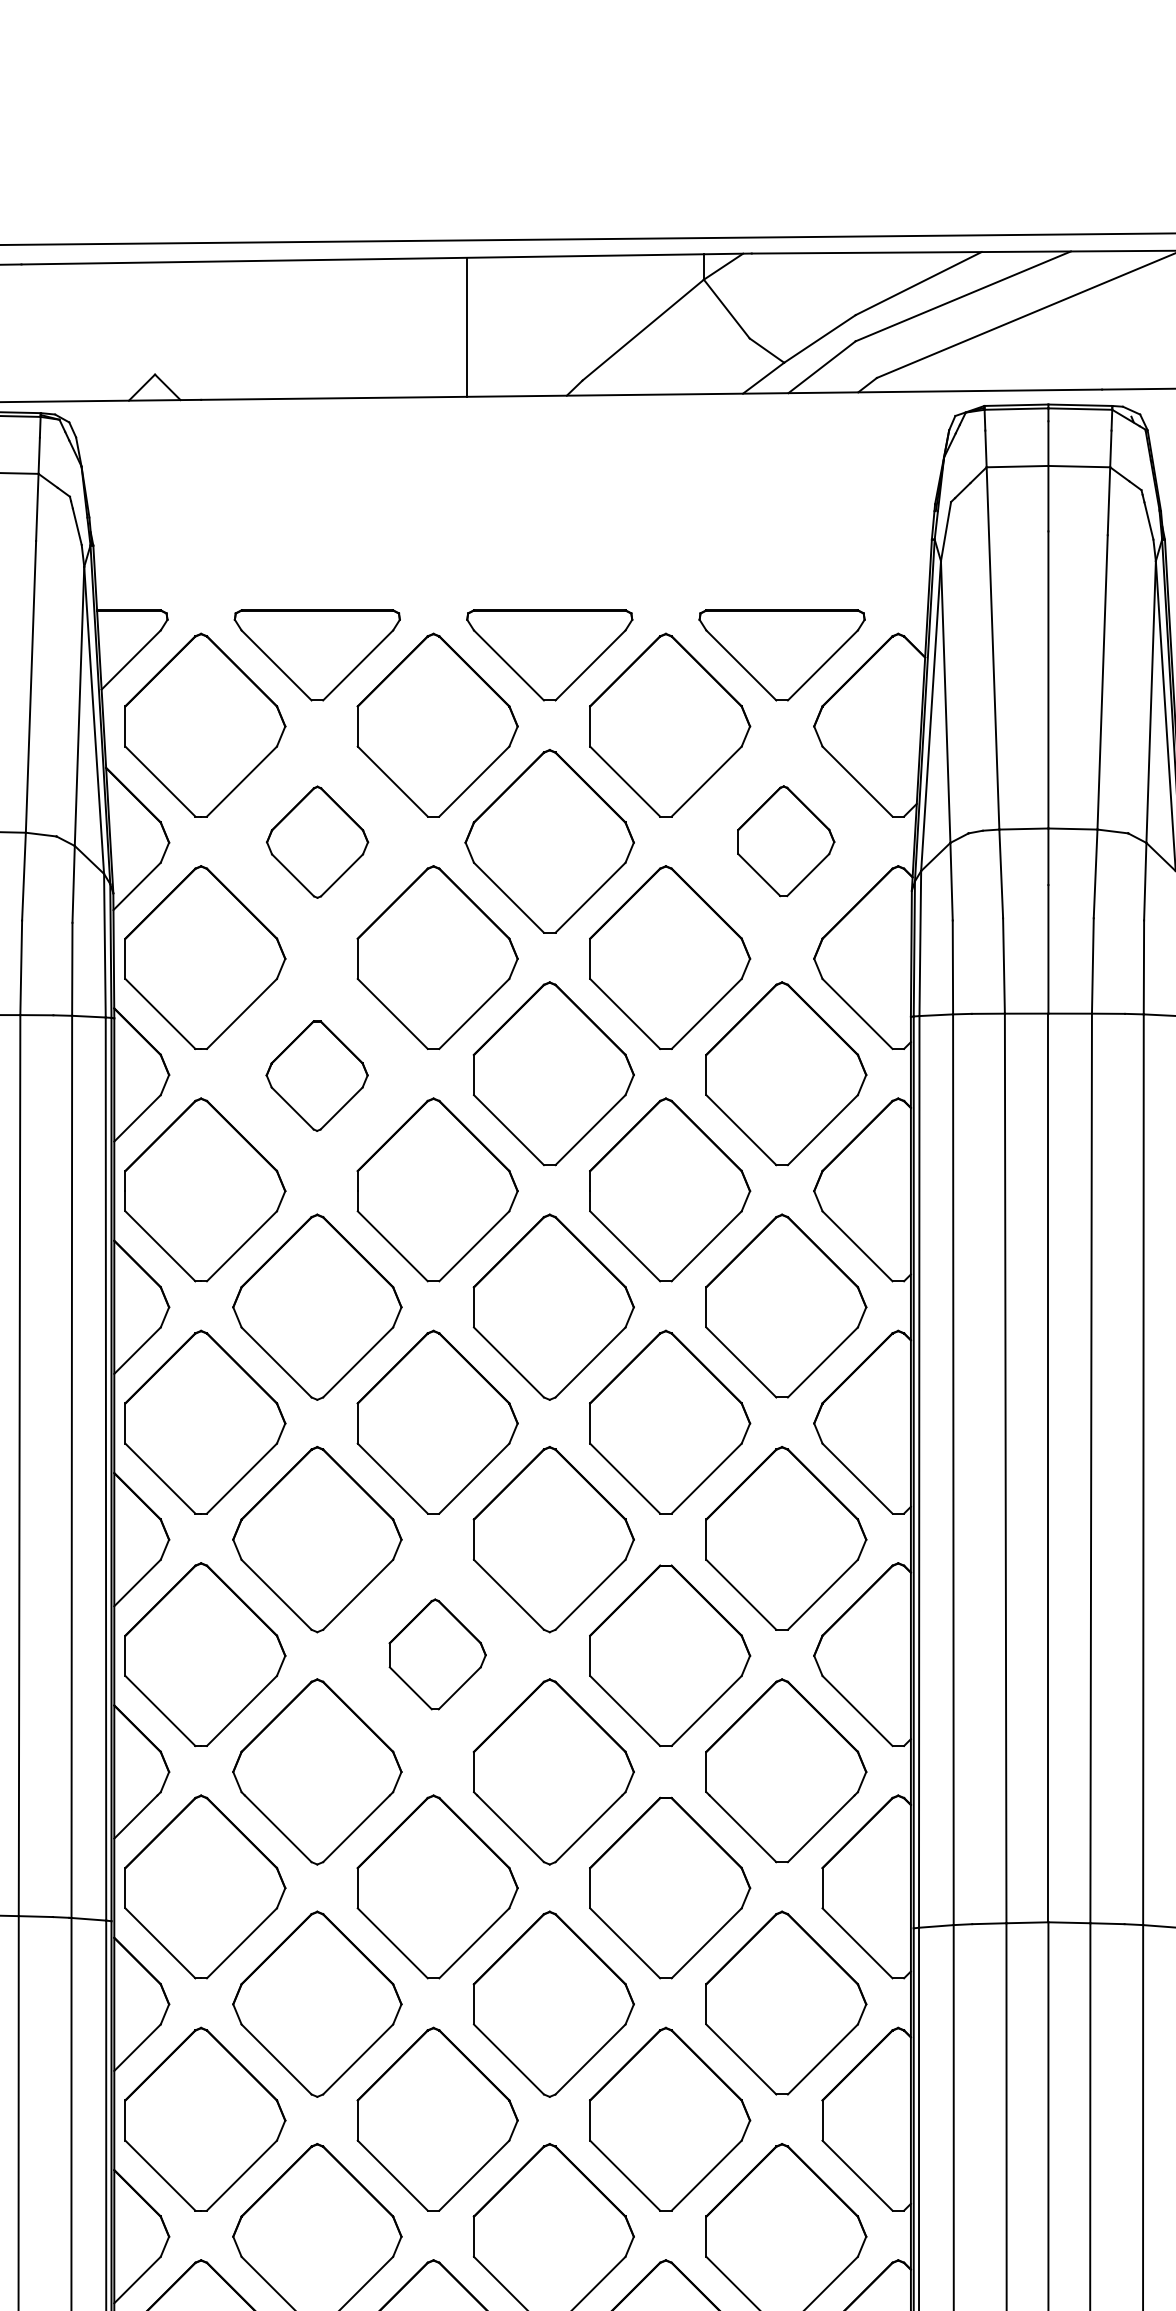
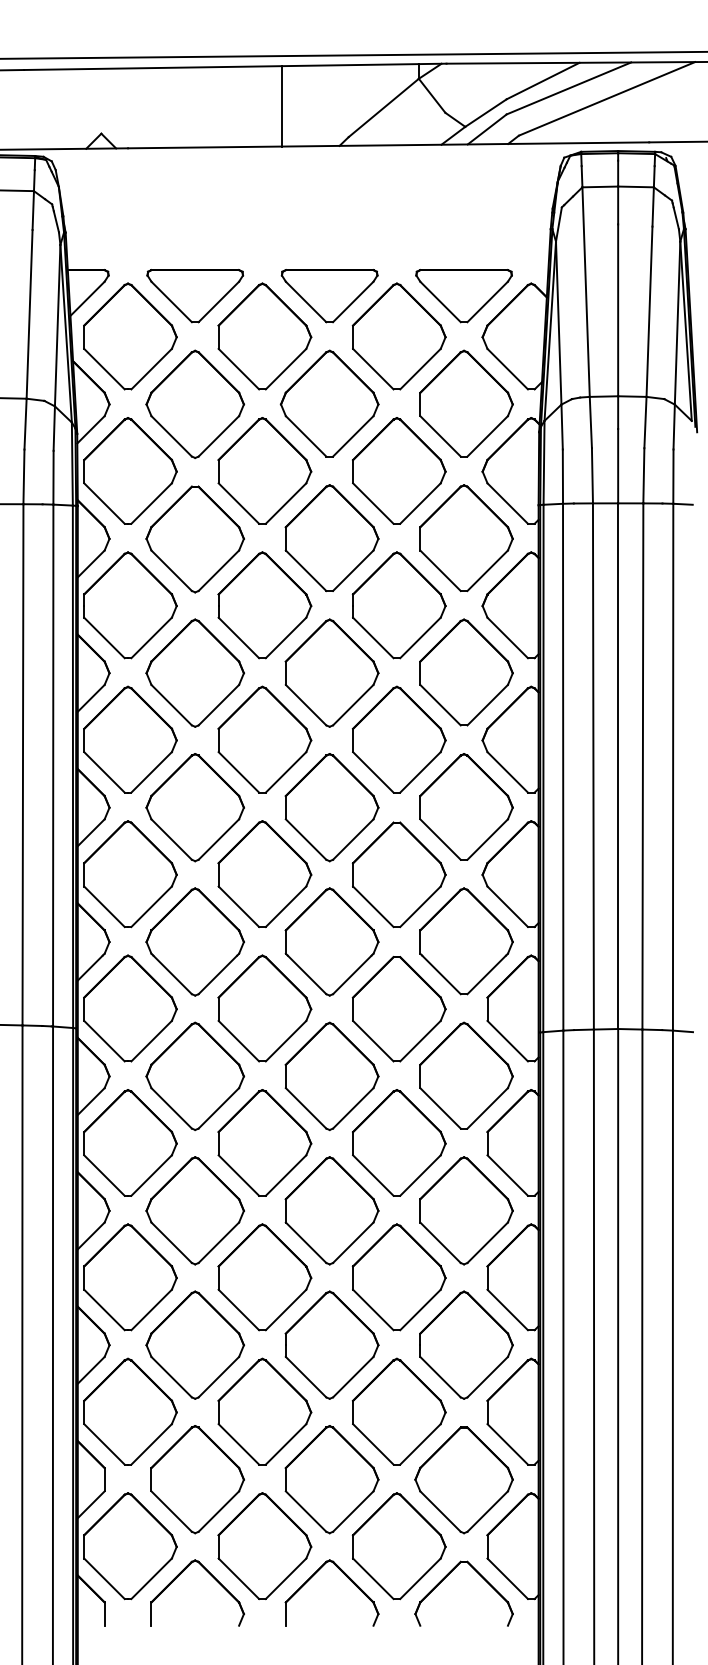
part: (317, 840) -> (195, 403), size x1.67
part: (786, 840) -> (466, 403), size x1.67
part: (316, 1076) -> (194, 539), size x1.67
part: (437, 1653) -> (264, 873), size x1.67

